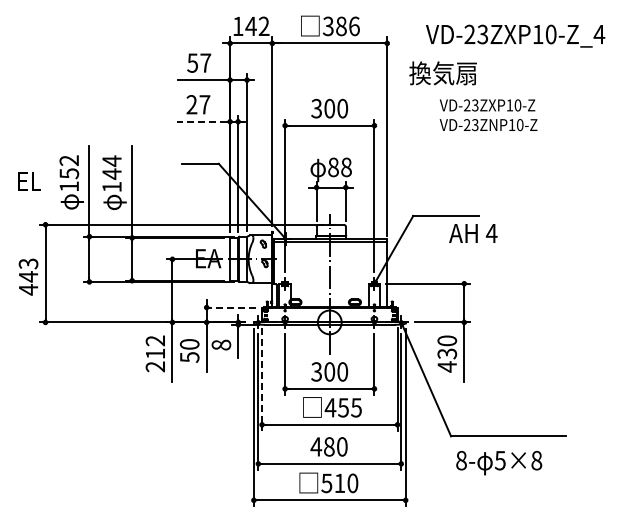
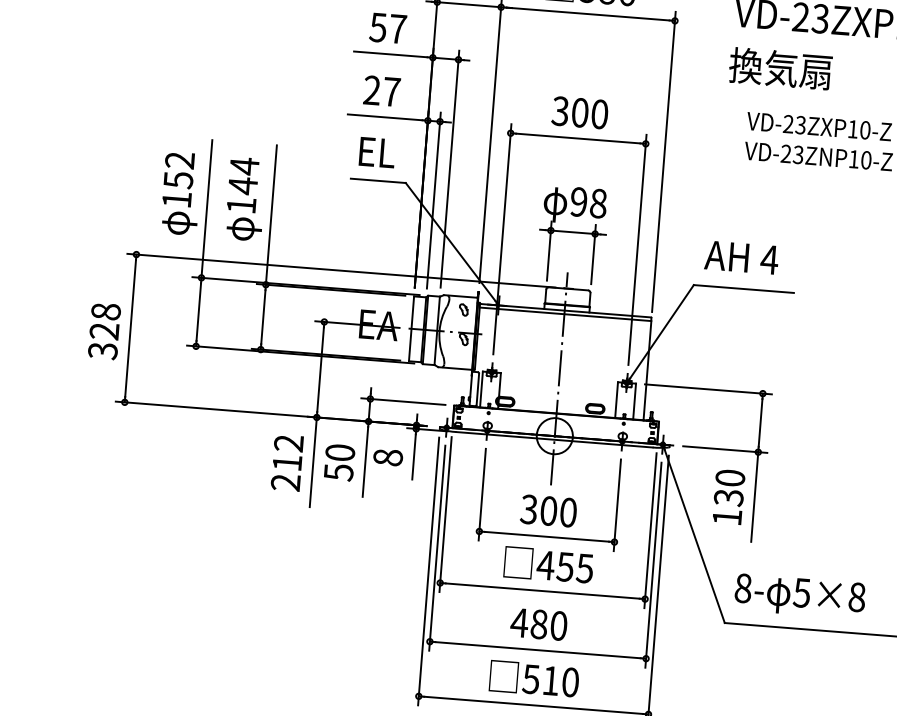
text: (442, 73) -> (779, 68), moved
line: (201, 121) -> (384, 116), dashed -> solid
text: (333, 167) -> (578, 202), 88 -> 98
text: (29, 181) -> (377, 152), moved
text: (473, 233) -> (741, 257), moved
text: (28, 276) -> (104, 330), 443 -> 328
line: (228, 307) -> (403, 401), dashed -> solid
text: (446, 366) -> (726, 516), 430 -> 130
line: (262, 380) -> (446, 516), dashed -> solid
text: (499, 463) -> (800, 597), moved

